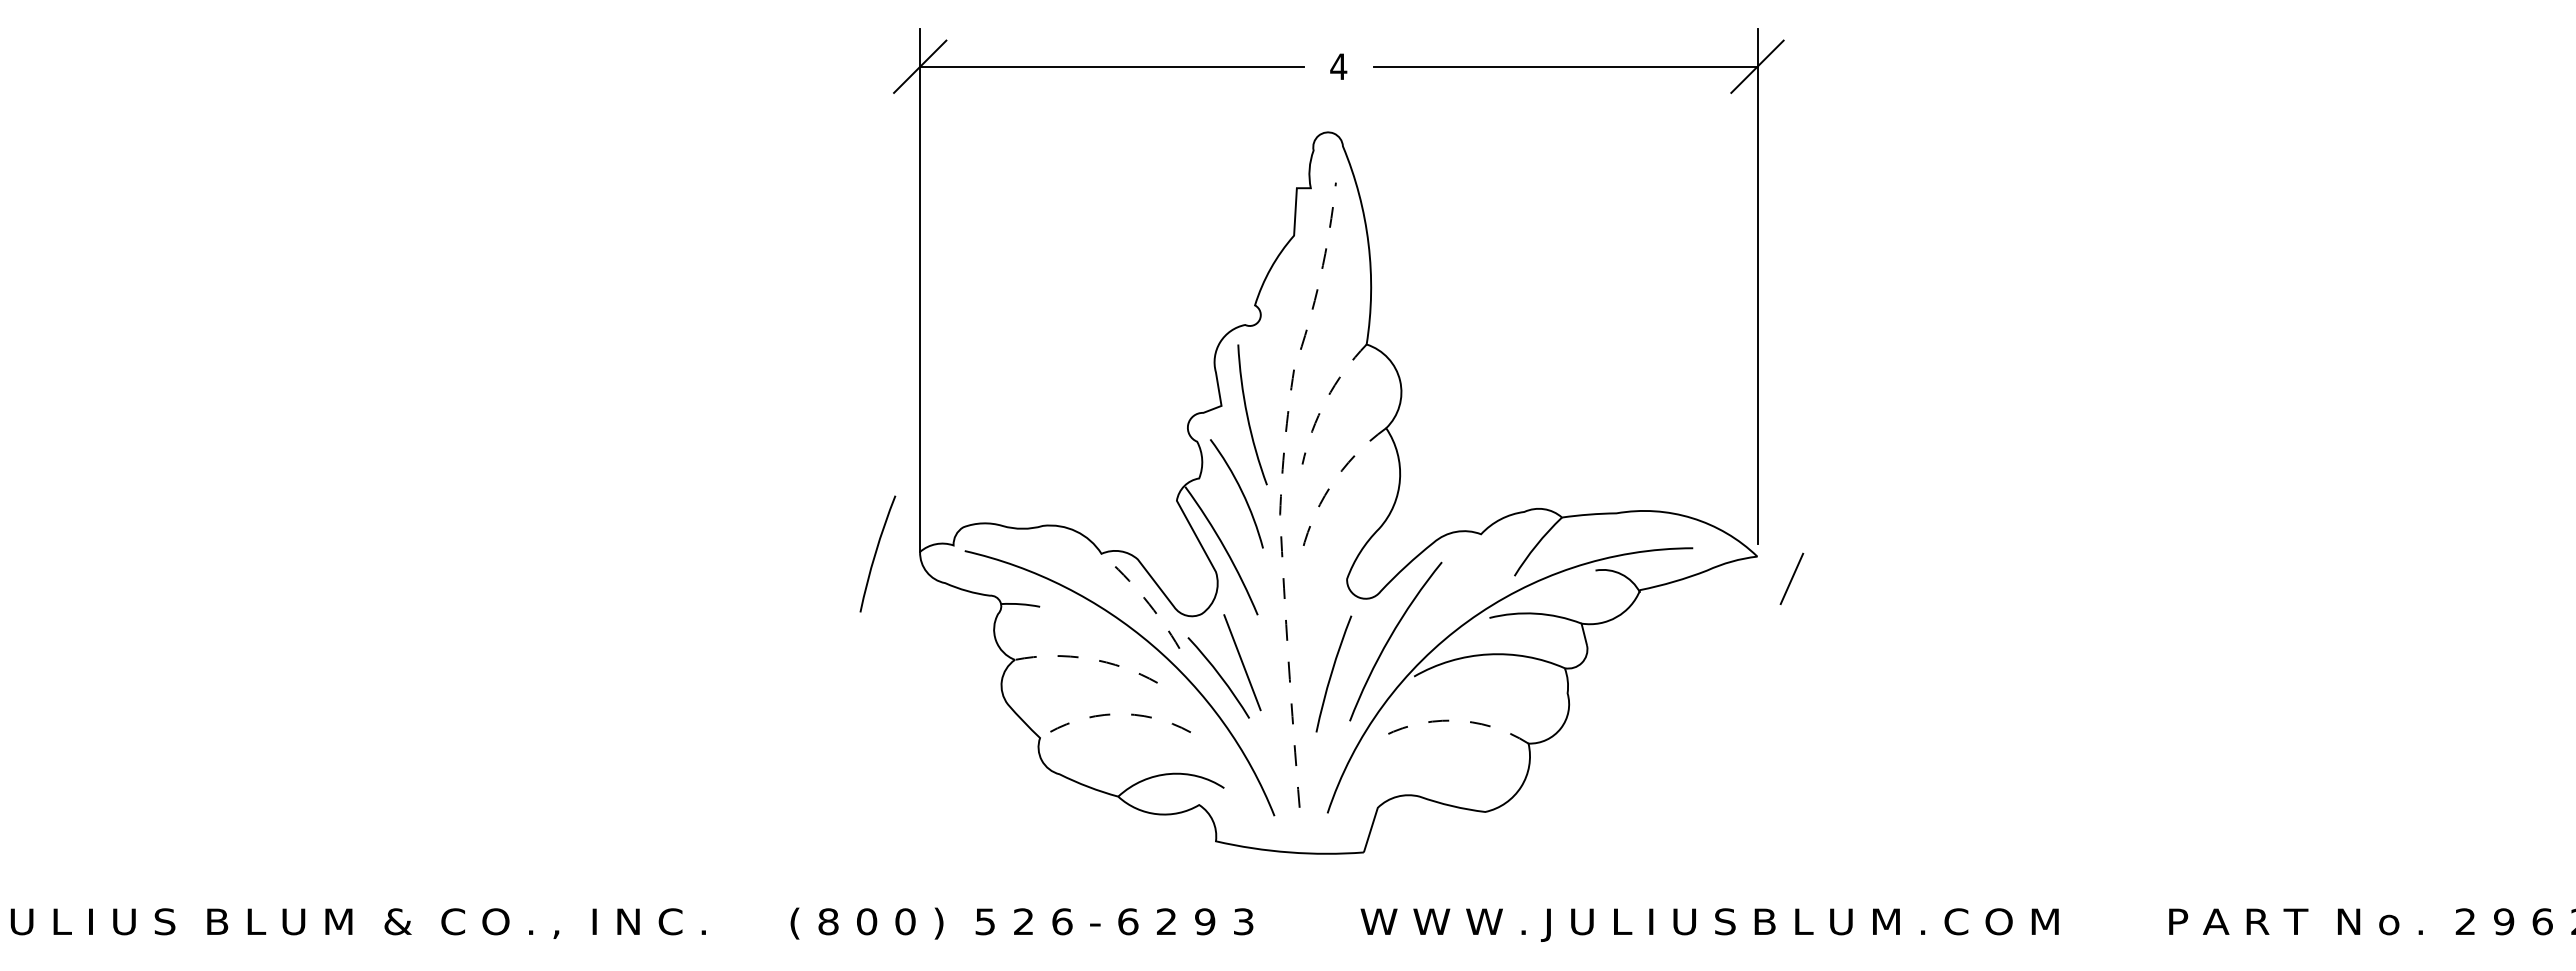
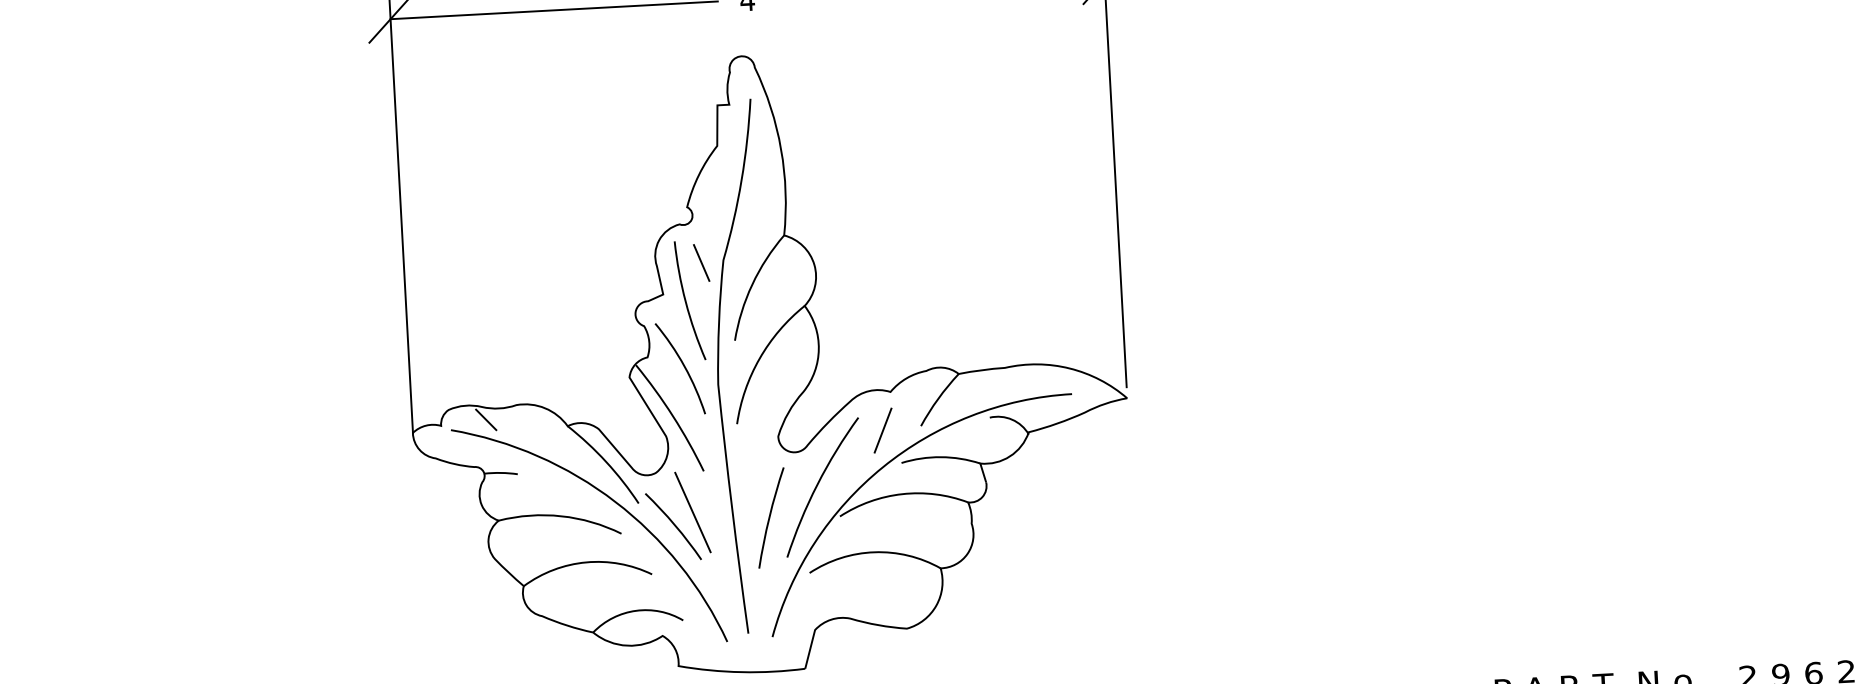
line: (1268, 371) -> (701, 262), added
arc: (1326, 400) -> (752, 285), dashed -> solid
line: (1281, 487) -> (718, 361), dashed -> solid
arc: (1330, 487) -> (759, 359), dashed -> solid
line: (1006, 540) -> (486, 419), added
arc: (876, 553) -> (375, 436), removed
line: (1791, 578) -> (882, 430), moved
arc: (1144, 598) -> (606, 462), dashed -> solid
arc: (1088, 658) -> (561, 516), dashed -> solid
arc: (1114, 714) -> (586, 562), dashed -> solid
arc: (1452, 720) -> (874, 552), dashed -> solid

